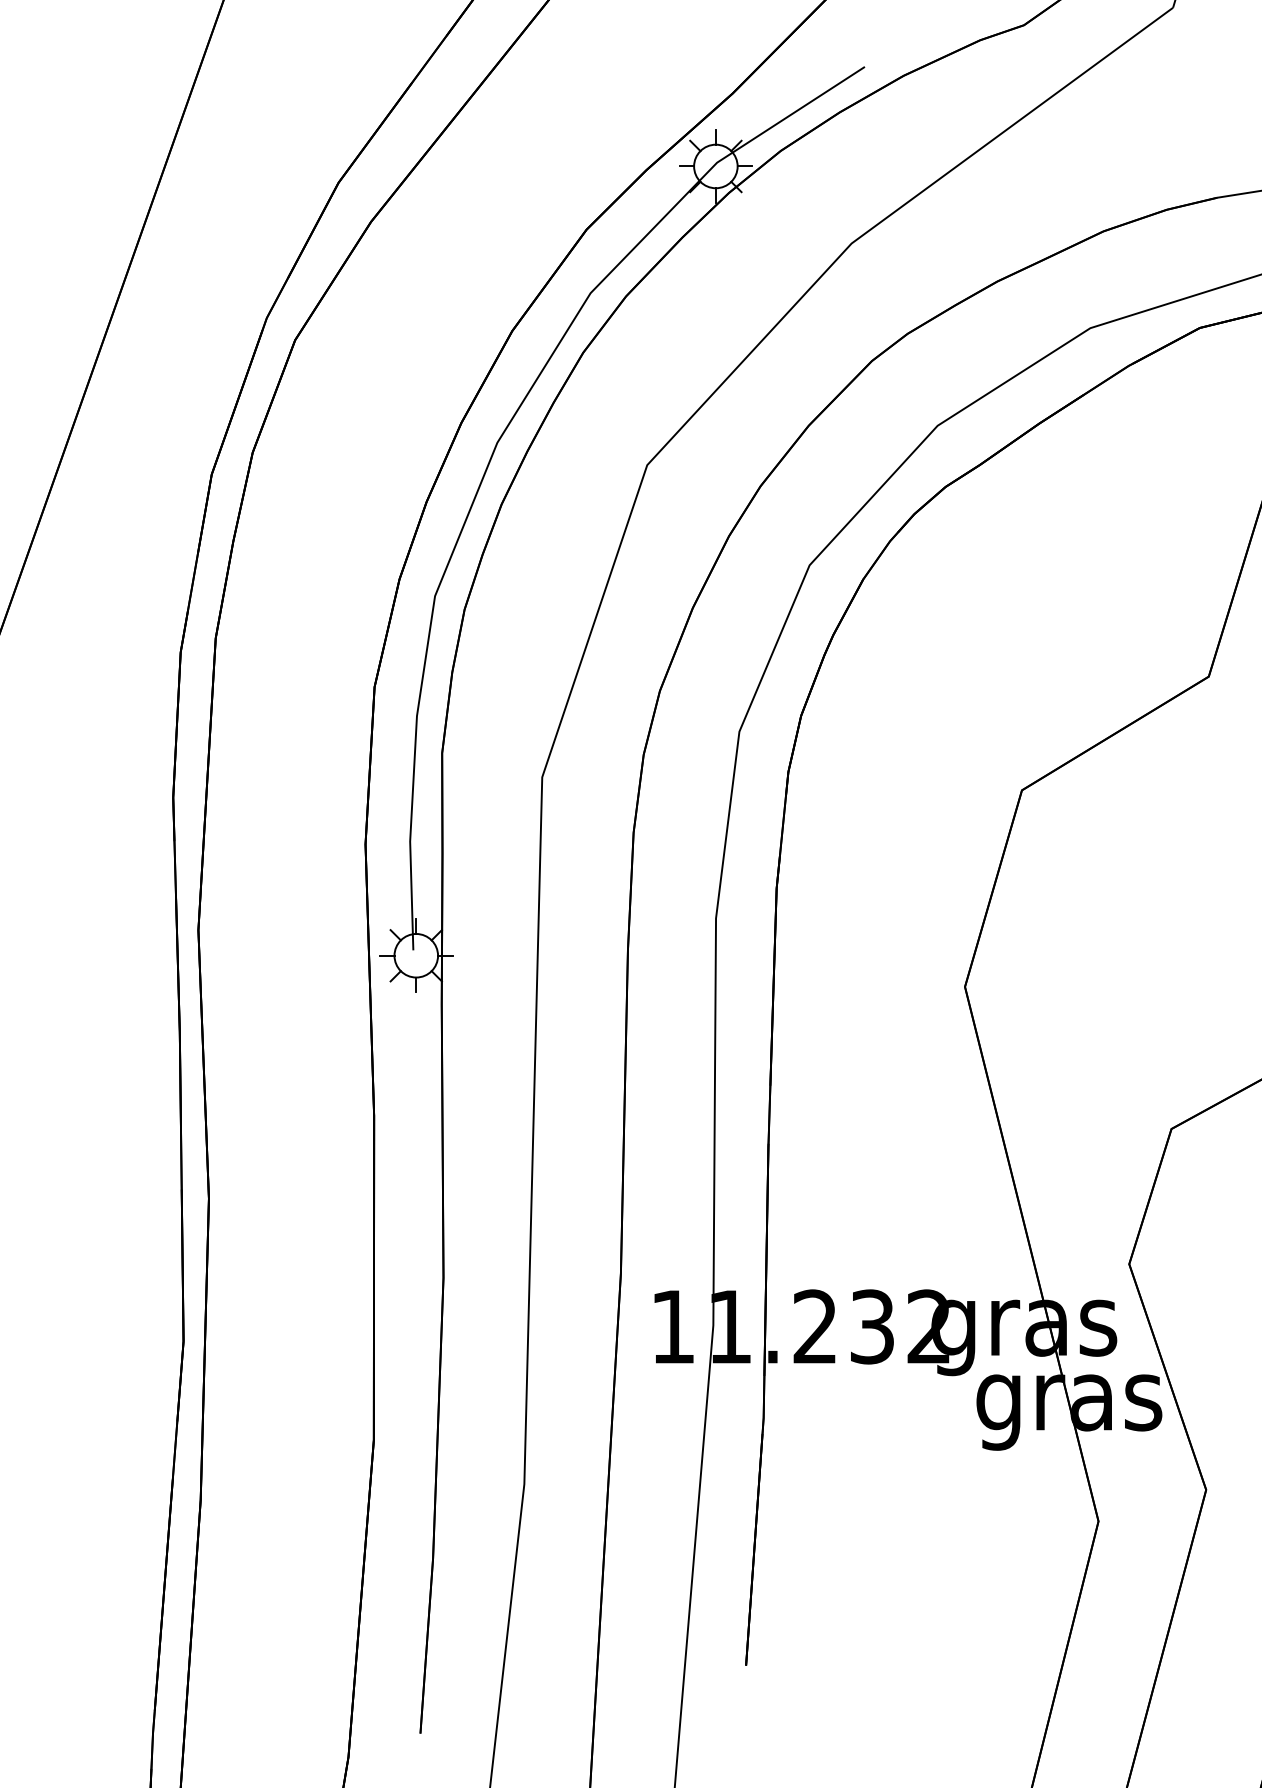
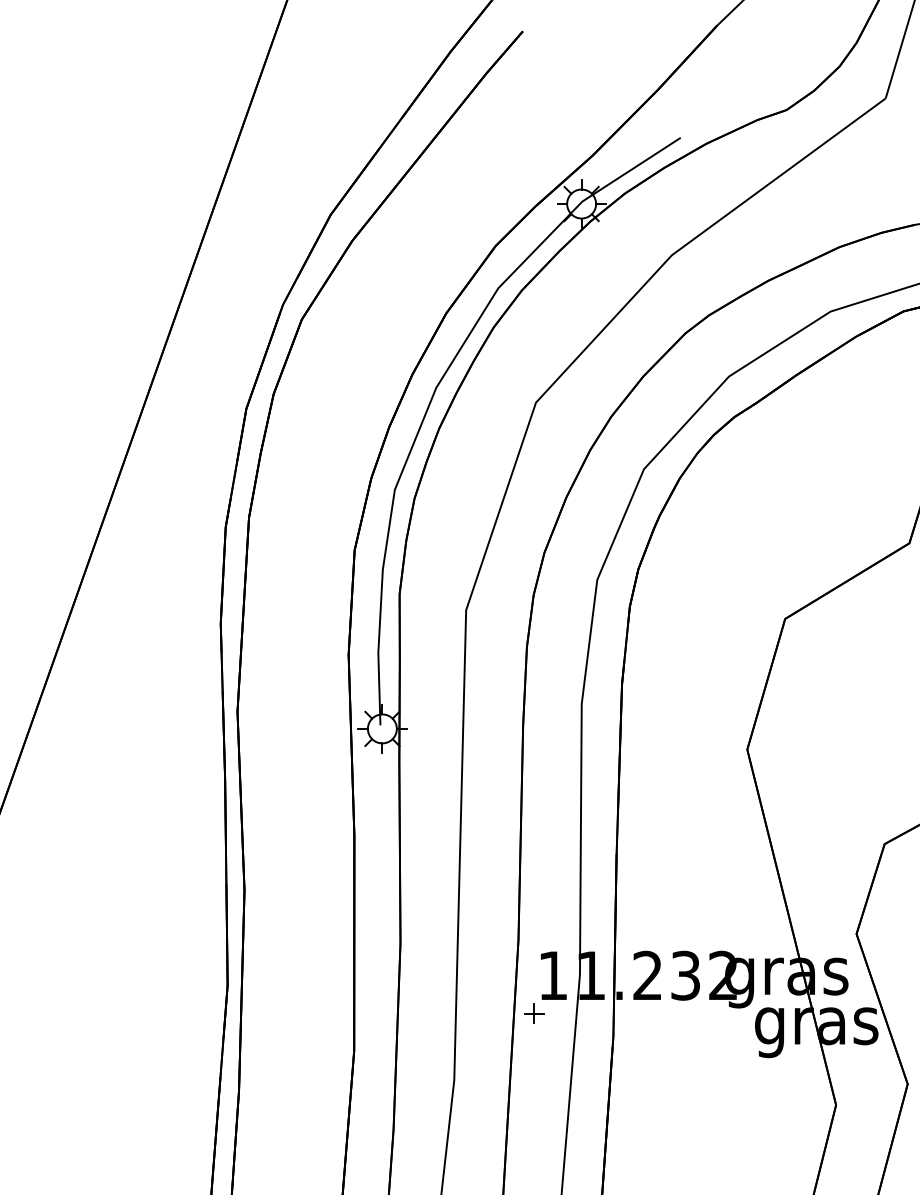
part: (644, 1383) -> (534, 1013), added

